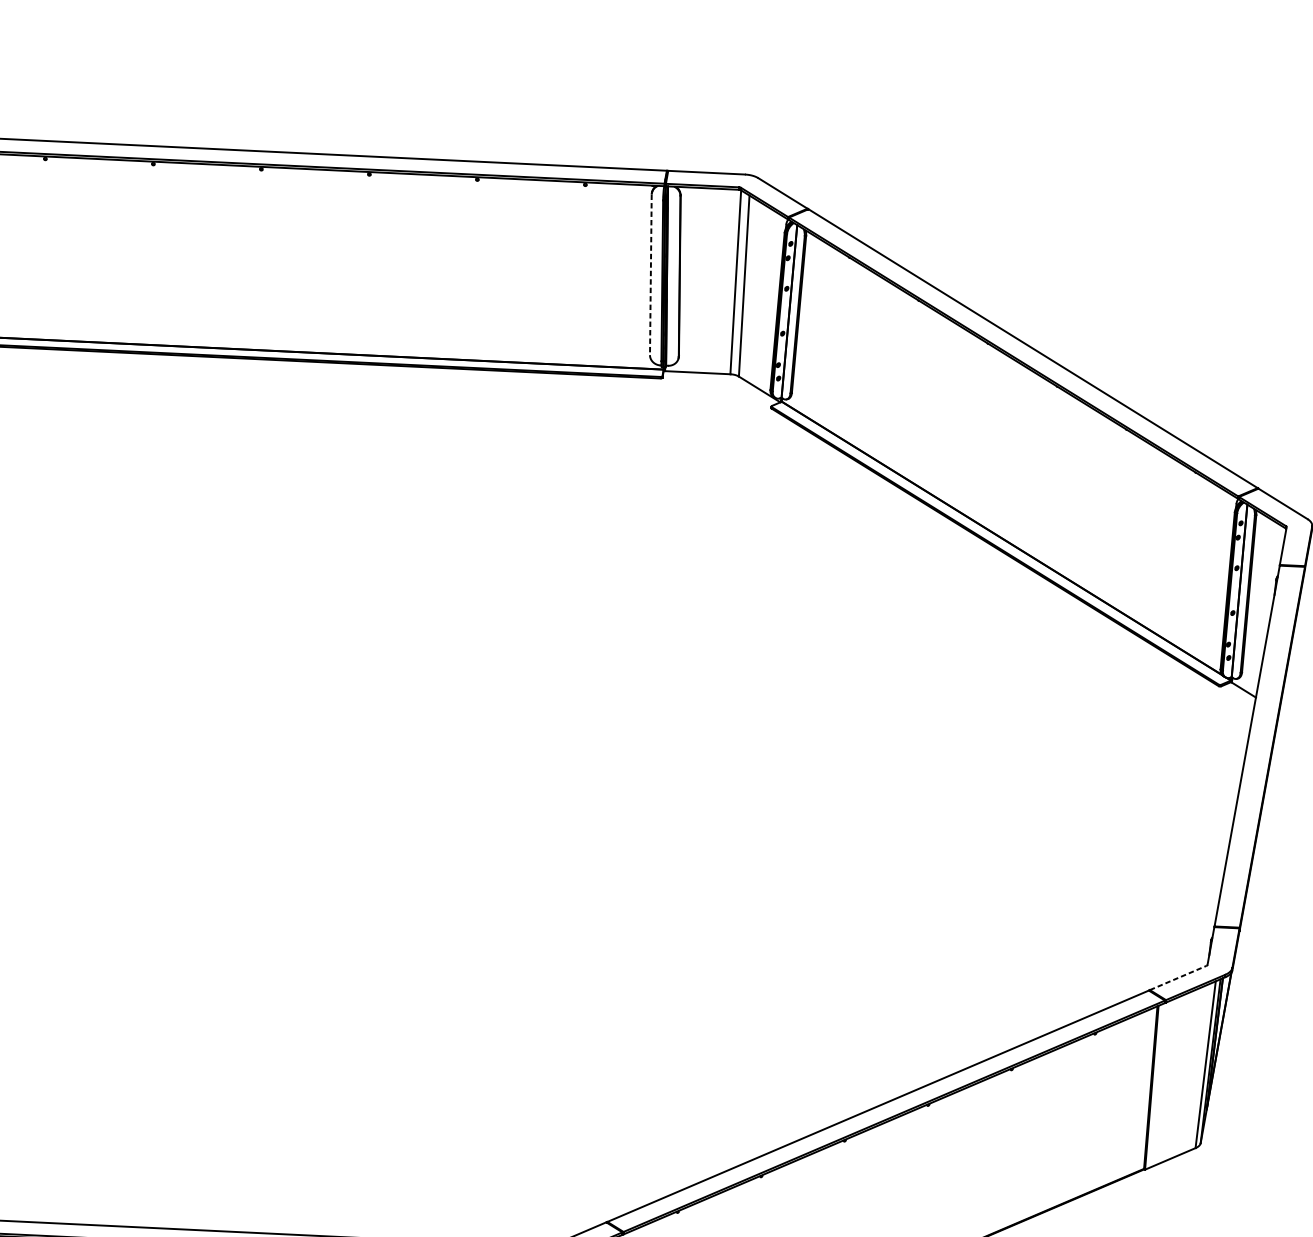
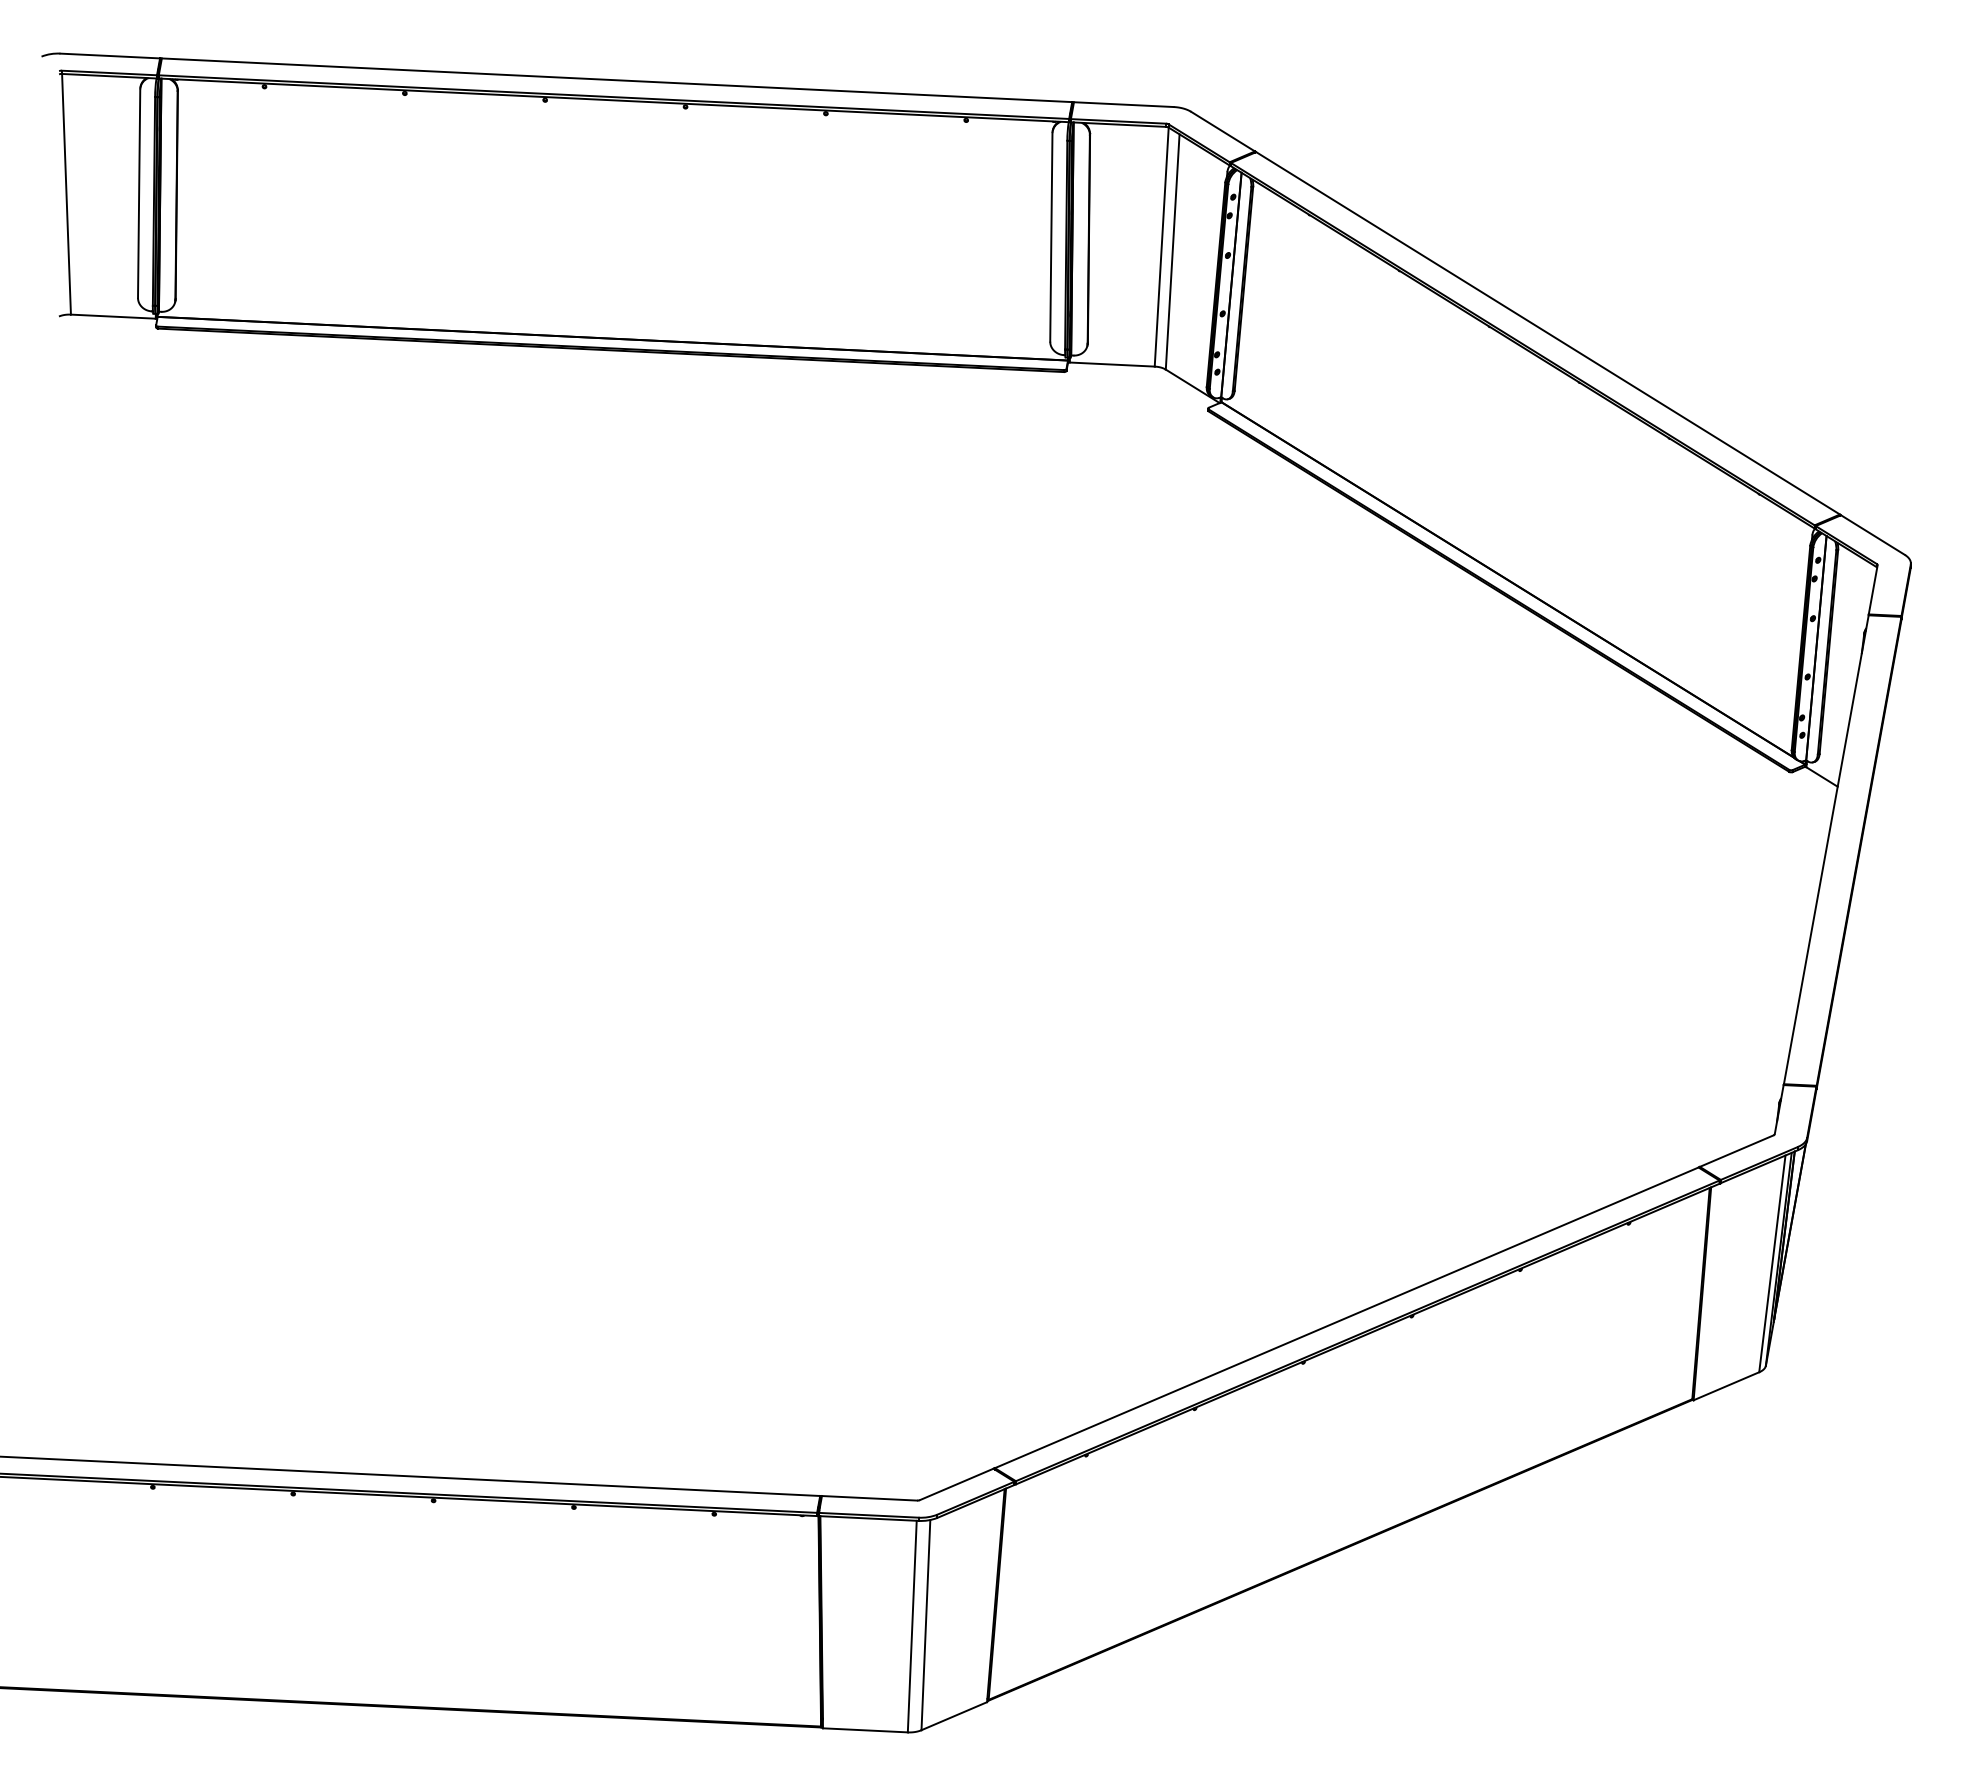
line: (650, 274) -> (1051, 237), dashed -> solid
line: (1178, 977) -> (1737, 1150), dashed -> solid

